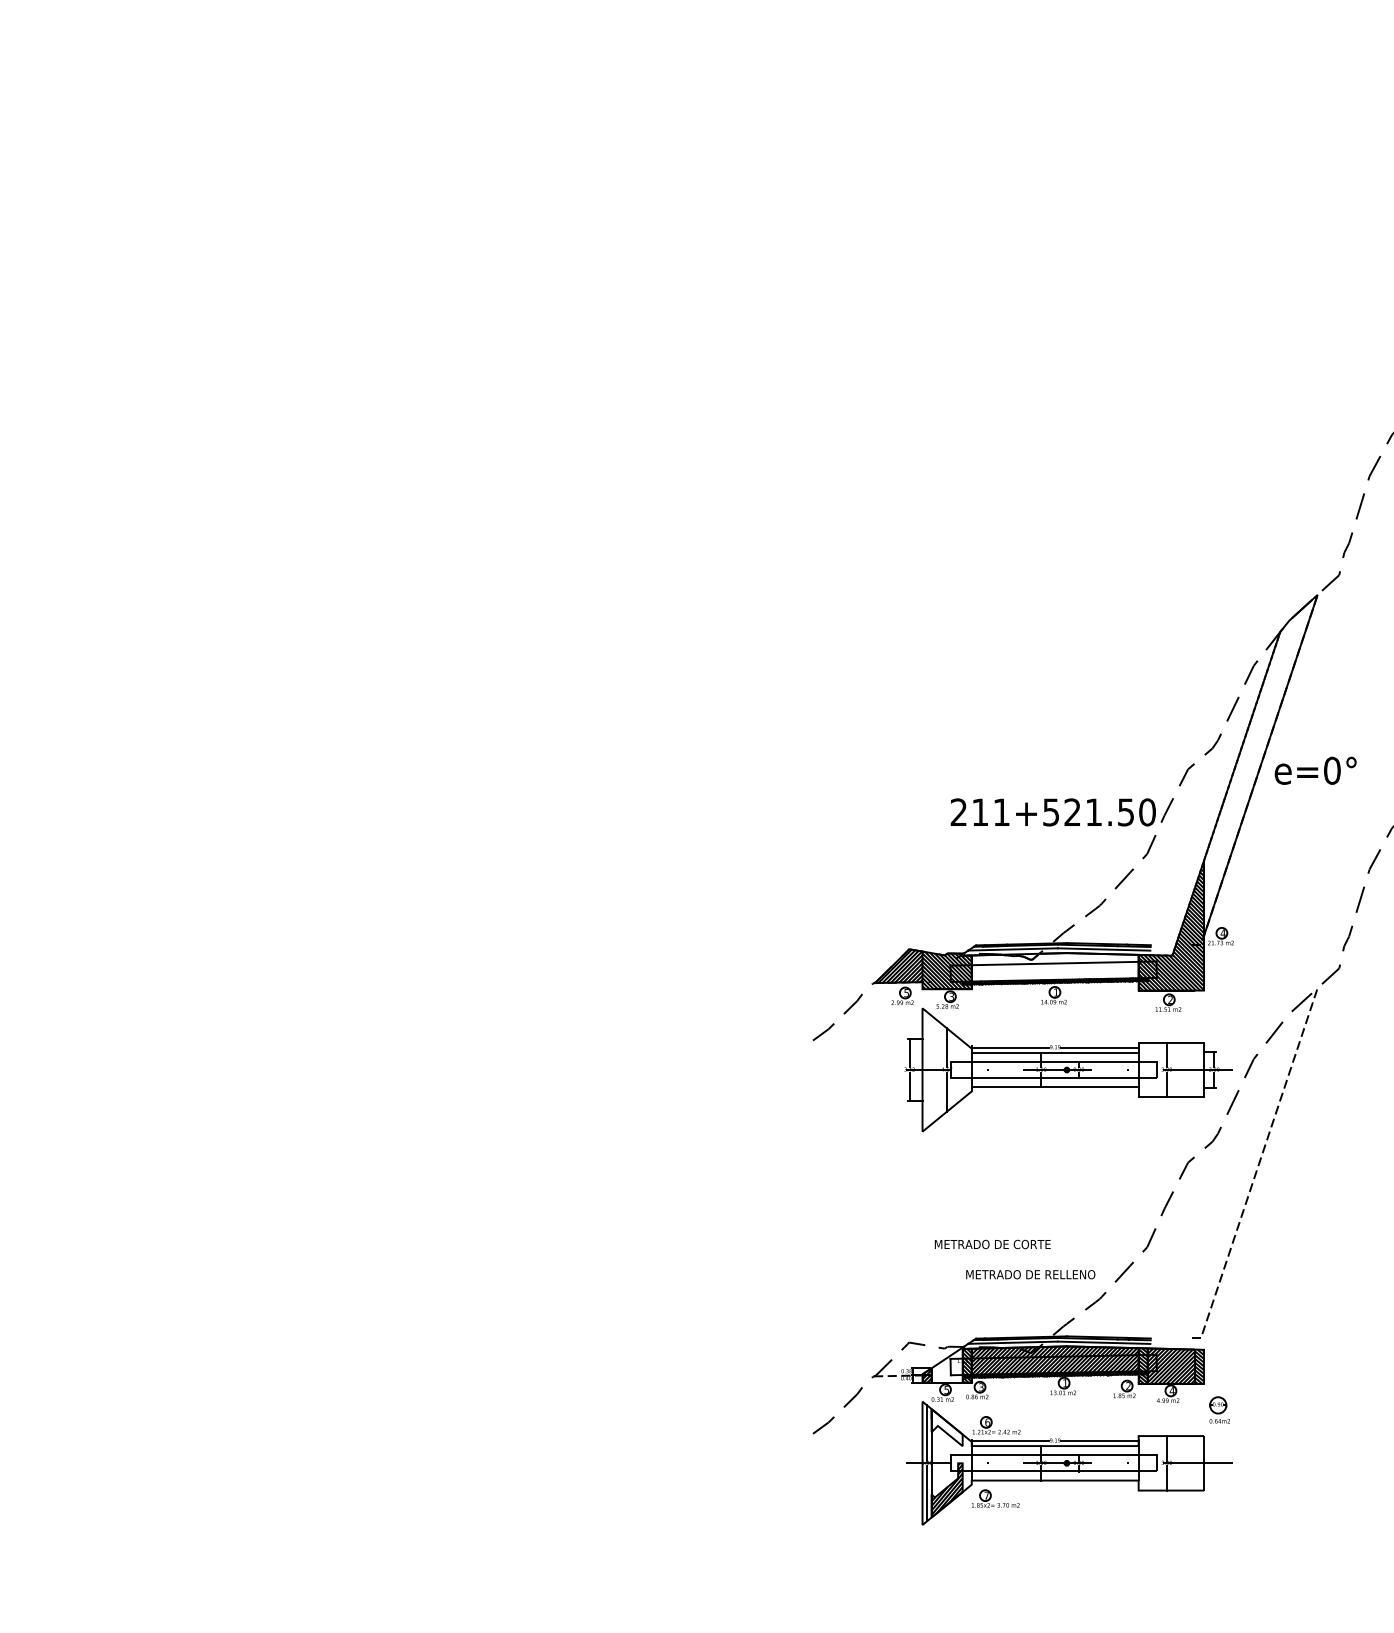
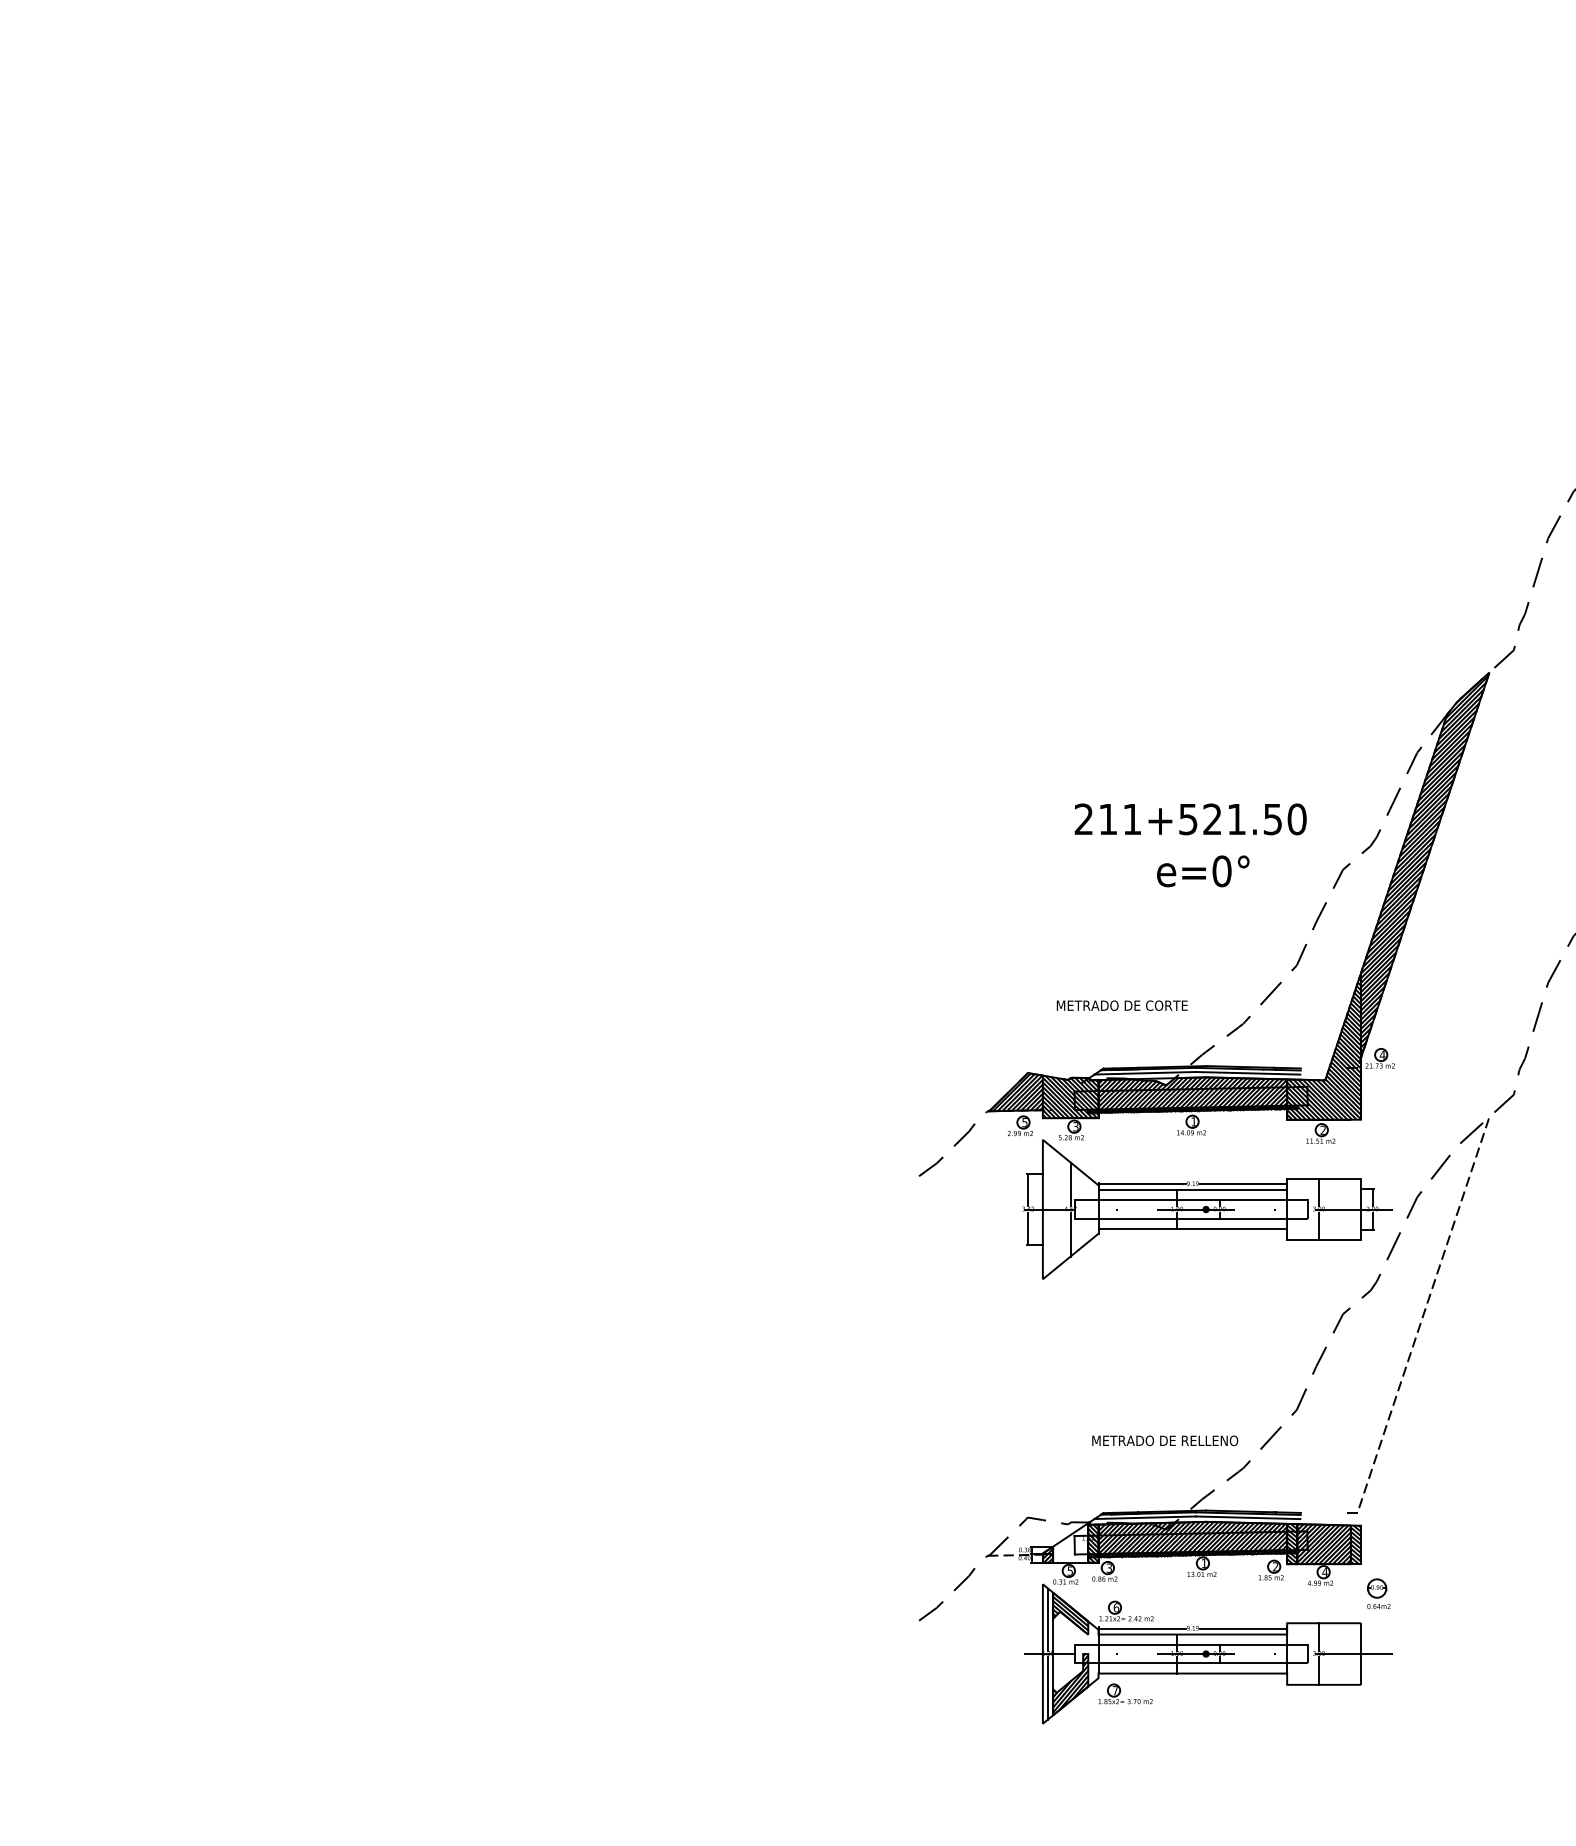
hatch: (1260, 765) -> (1424, 865), added
text: (1315, 770) -> (1203, 871), moved
text: (1053, 812) -> (1190, 819), moved
hatch: (1054, 968) -> (1192, 1094), added
text: (992, 1244) -> (1121, 1005), moved
hatch: (946, 1428) -> (1070, 1614), added

